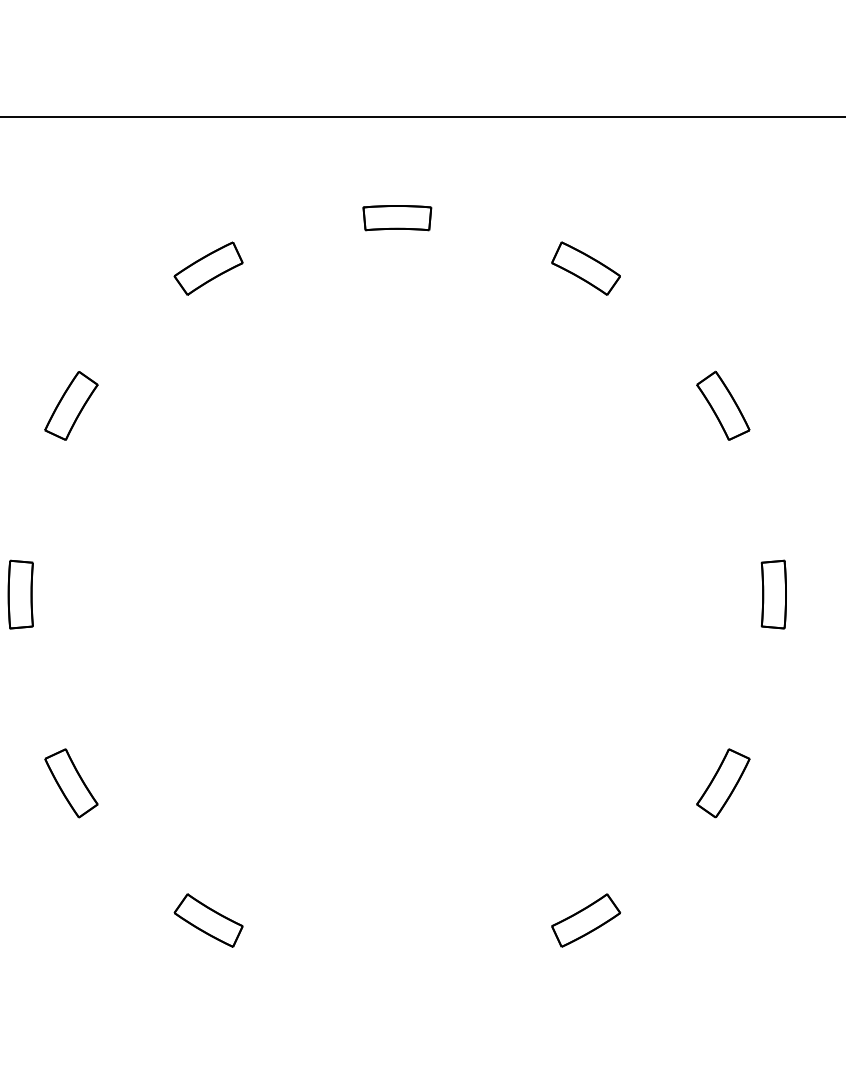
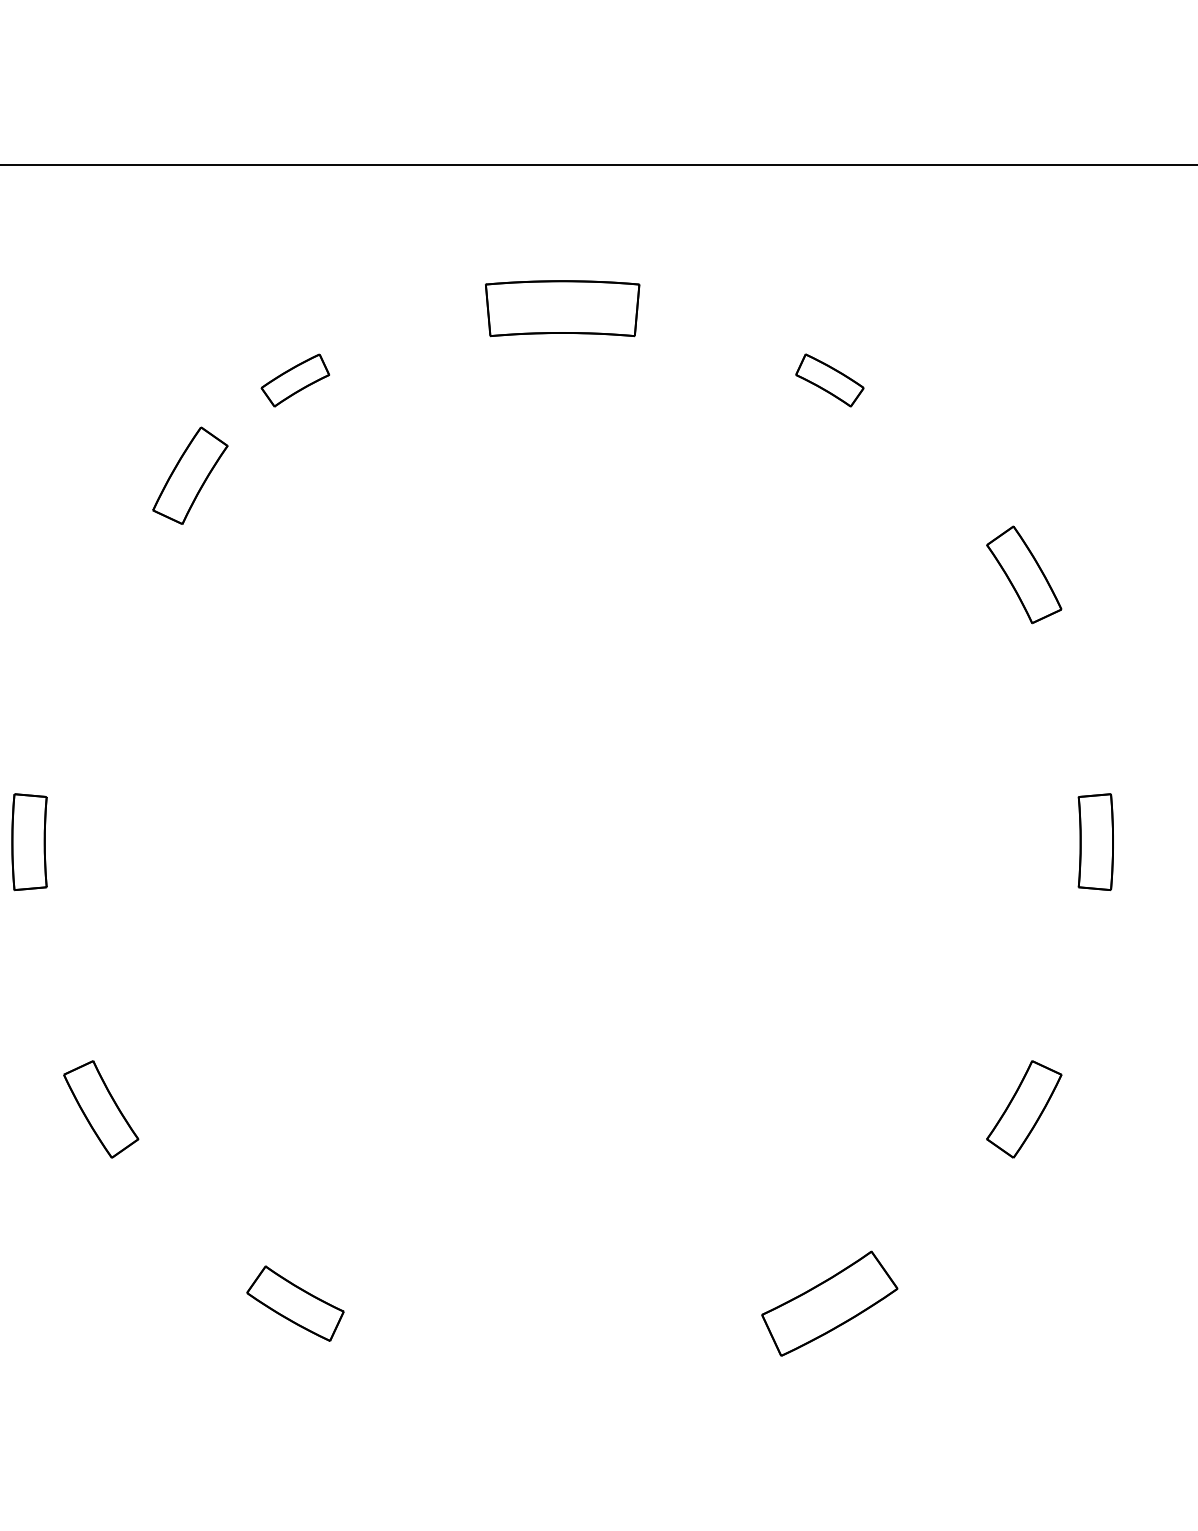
part: (397, 218) -> (562, 309), size x1.6
part: (208, 268) -> (295, 380), size x0.7
part: (585, 268) -> (829, 380), size x0.7
part: (71, 405) -> (190, 475), moved
part: (586, 920) -> (830, 1303), size x1.4

